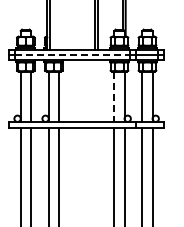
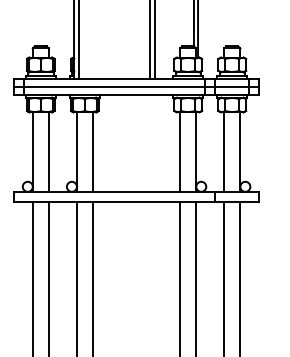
line: (73, 55) -> (115, 87), dashed -> solid
line: (114, 97) -> (180, 153), dashed -> solid

